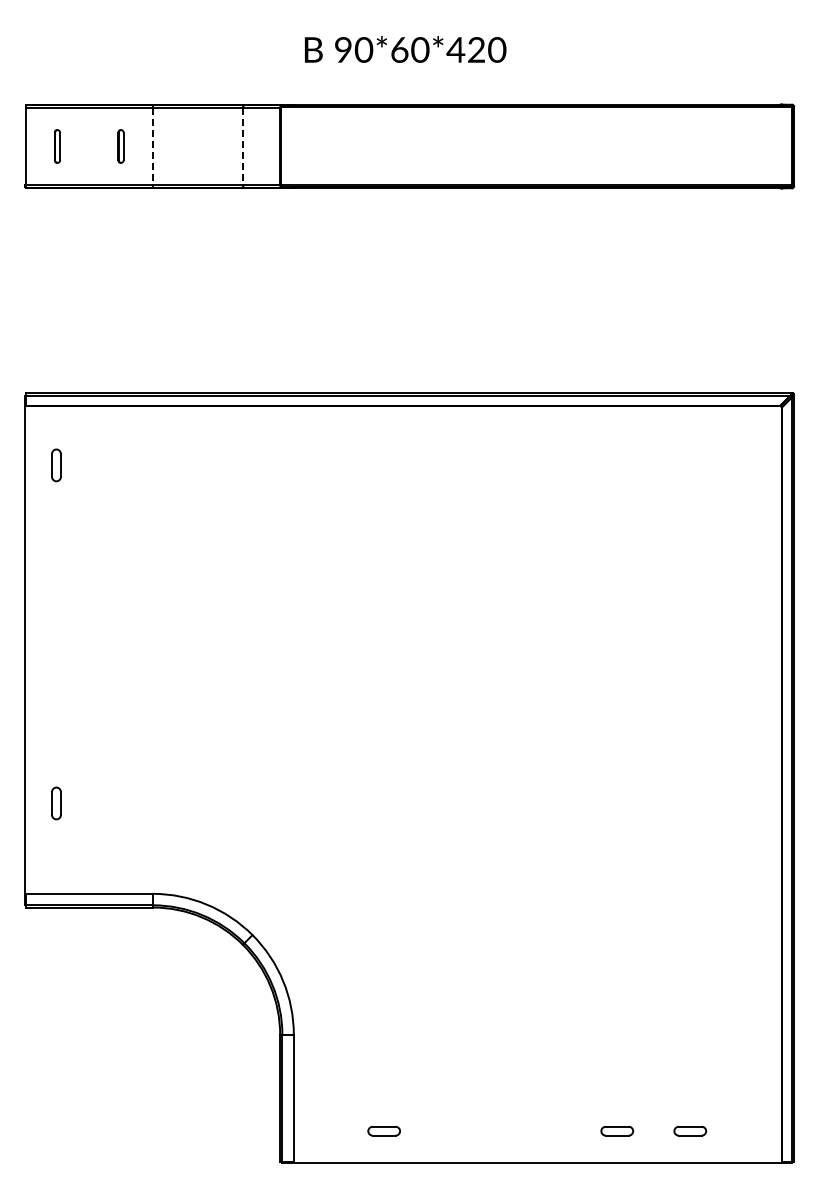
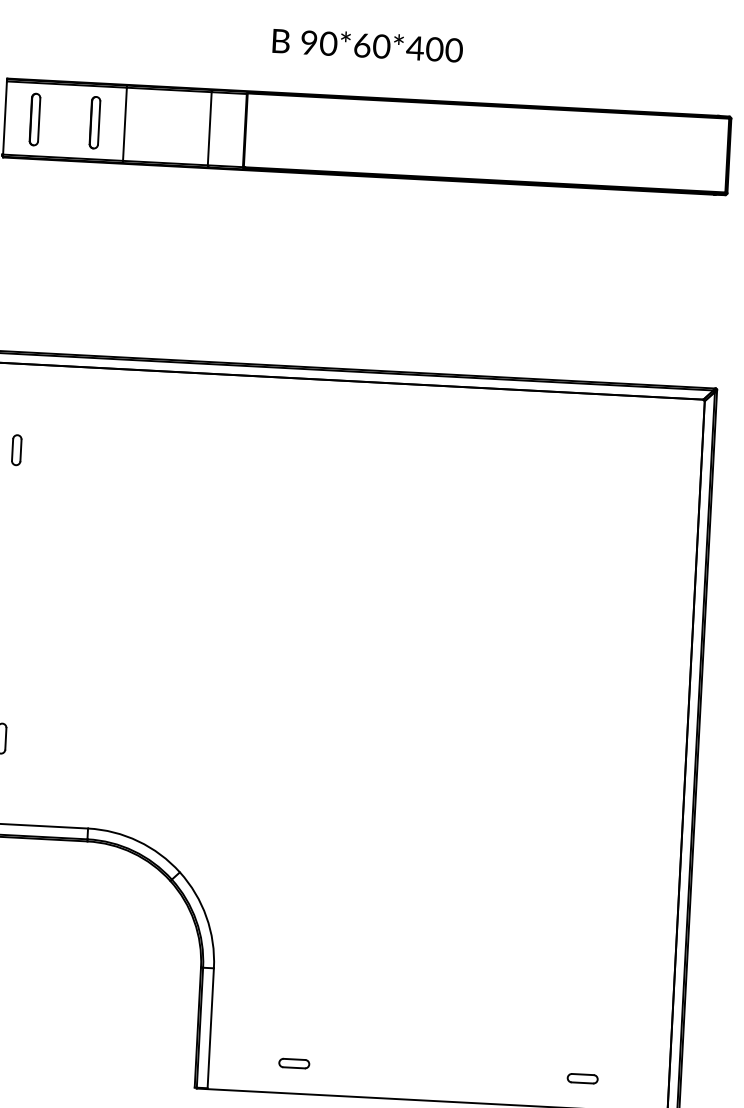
text: (476, 49) -> (434, 48), 90*60*420 -> 90*60*400
part: (57, 146) -> (35, 119), size x1.67
part: (120, 146) -> (94, 122), size x1.67
line: (152, 146) -> (124, 124), dashed -> solid
line: (242, 146) -> (209, 128), dashed -> solid
part: (56, 465) -> (16, 450), moved
part: (617, 1130) -> (514, 1074), removed

